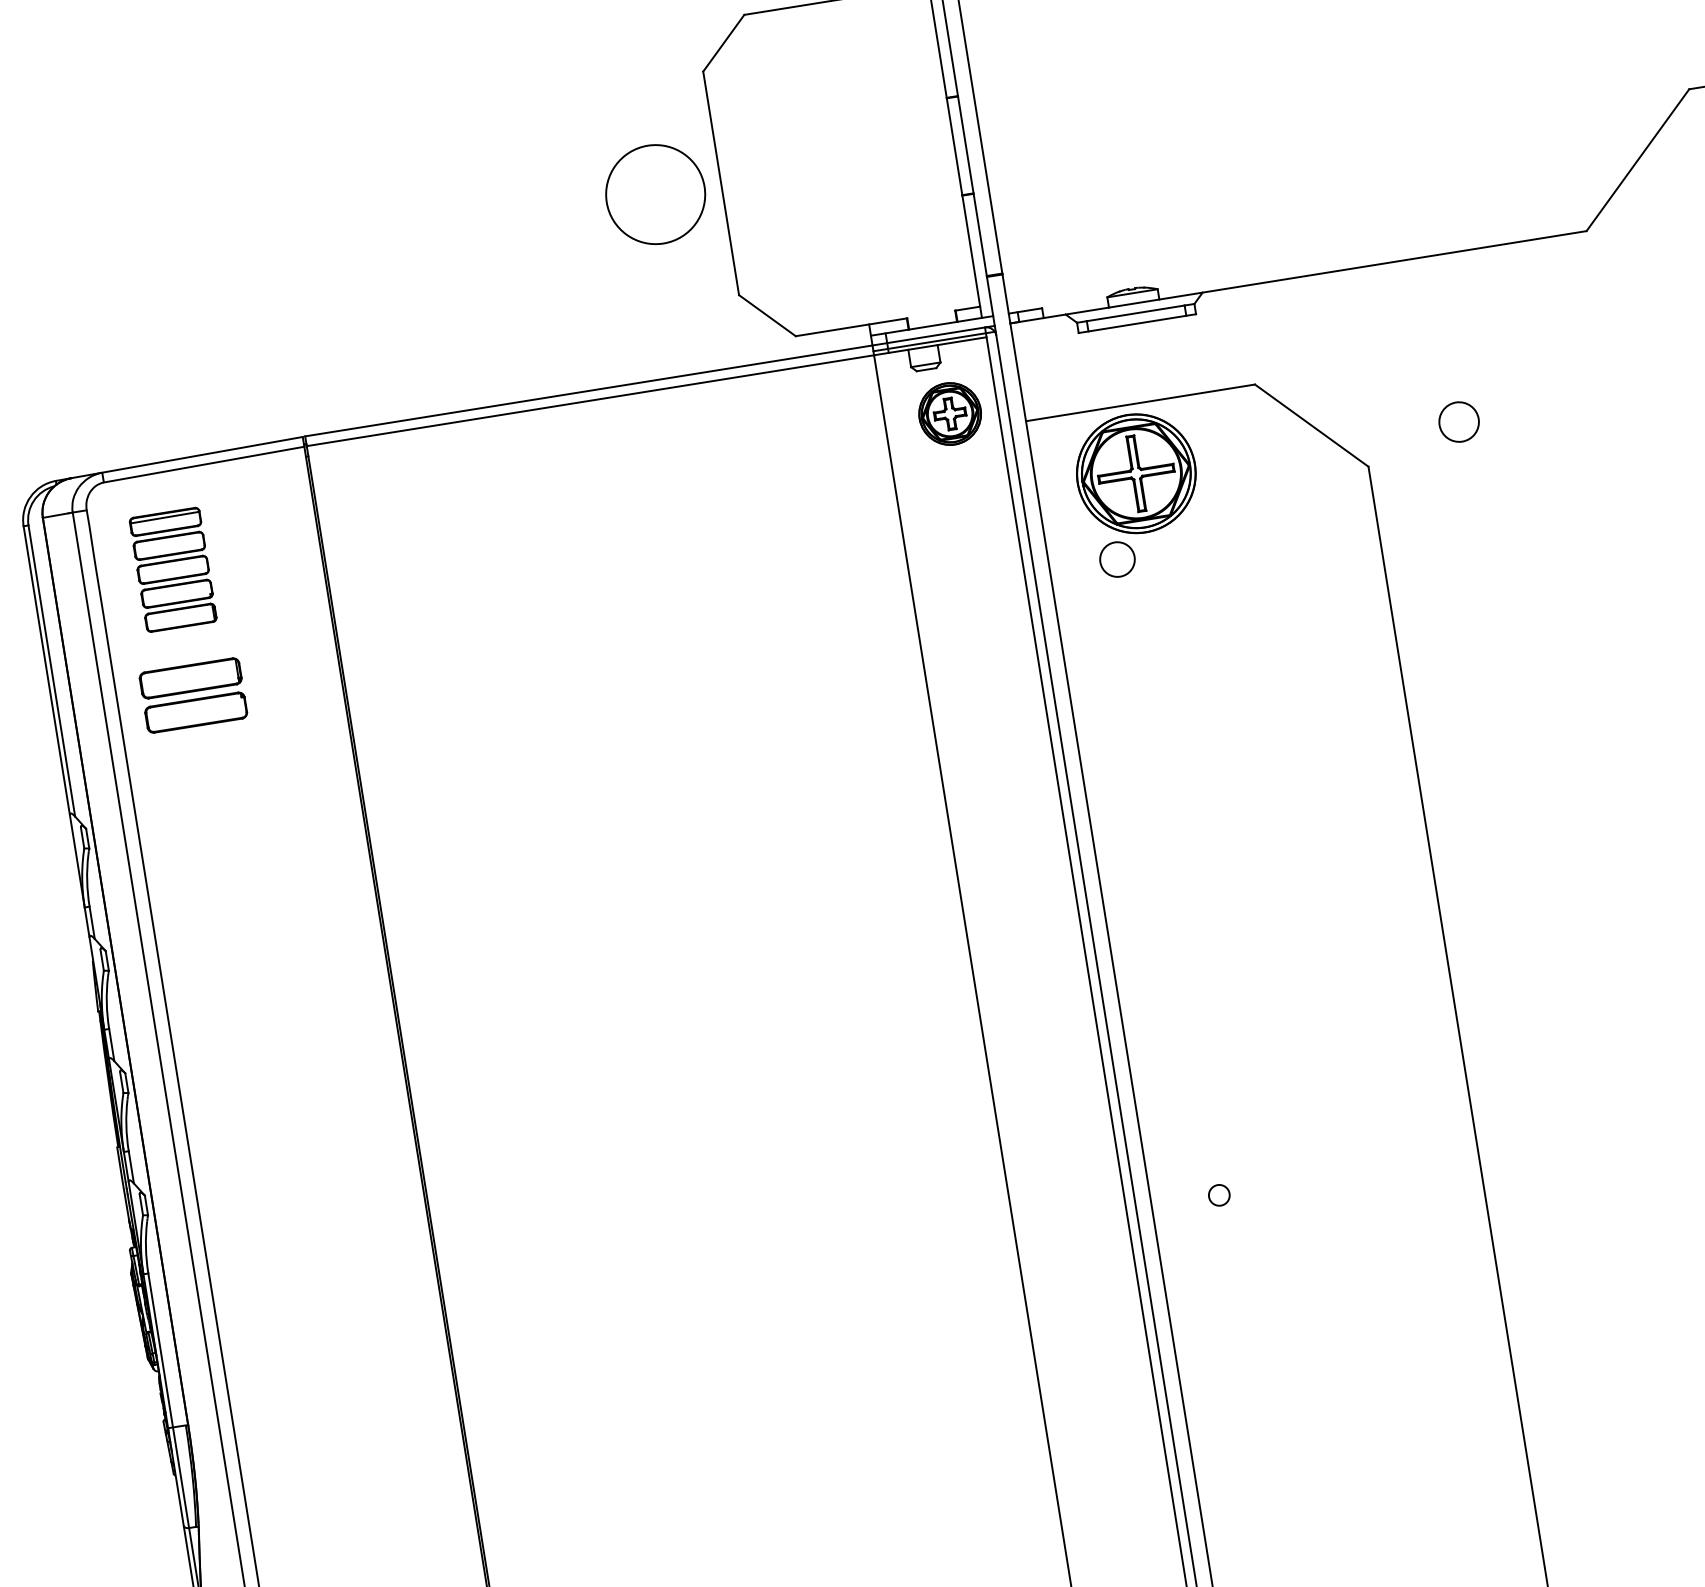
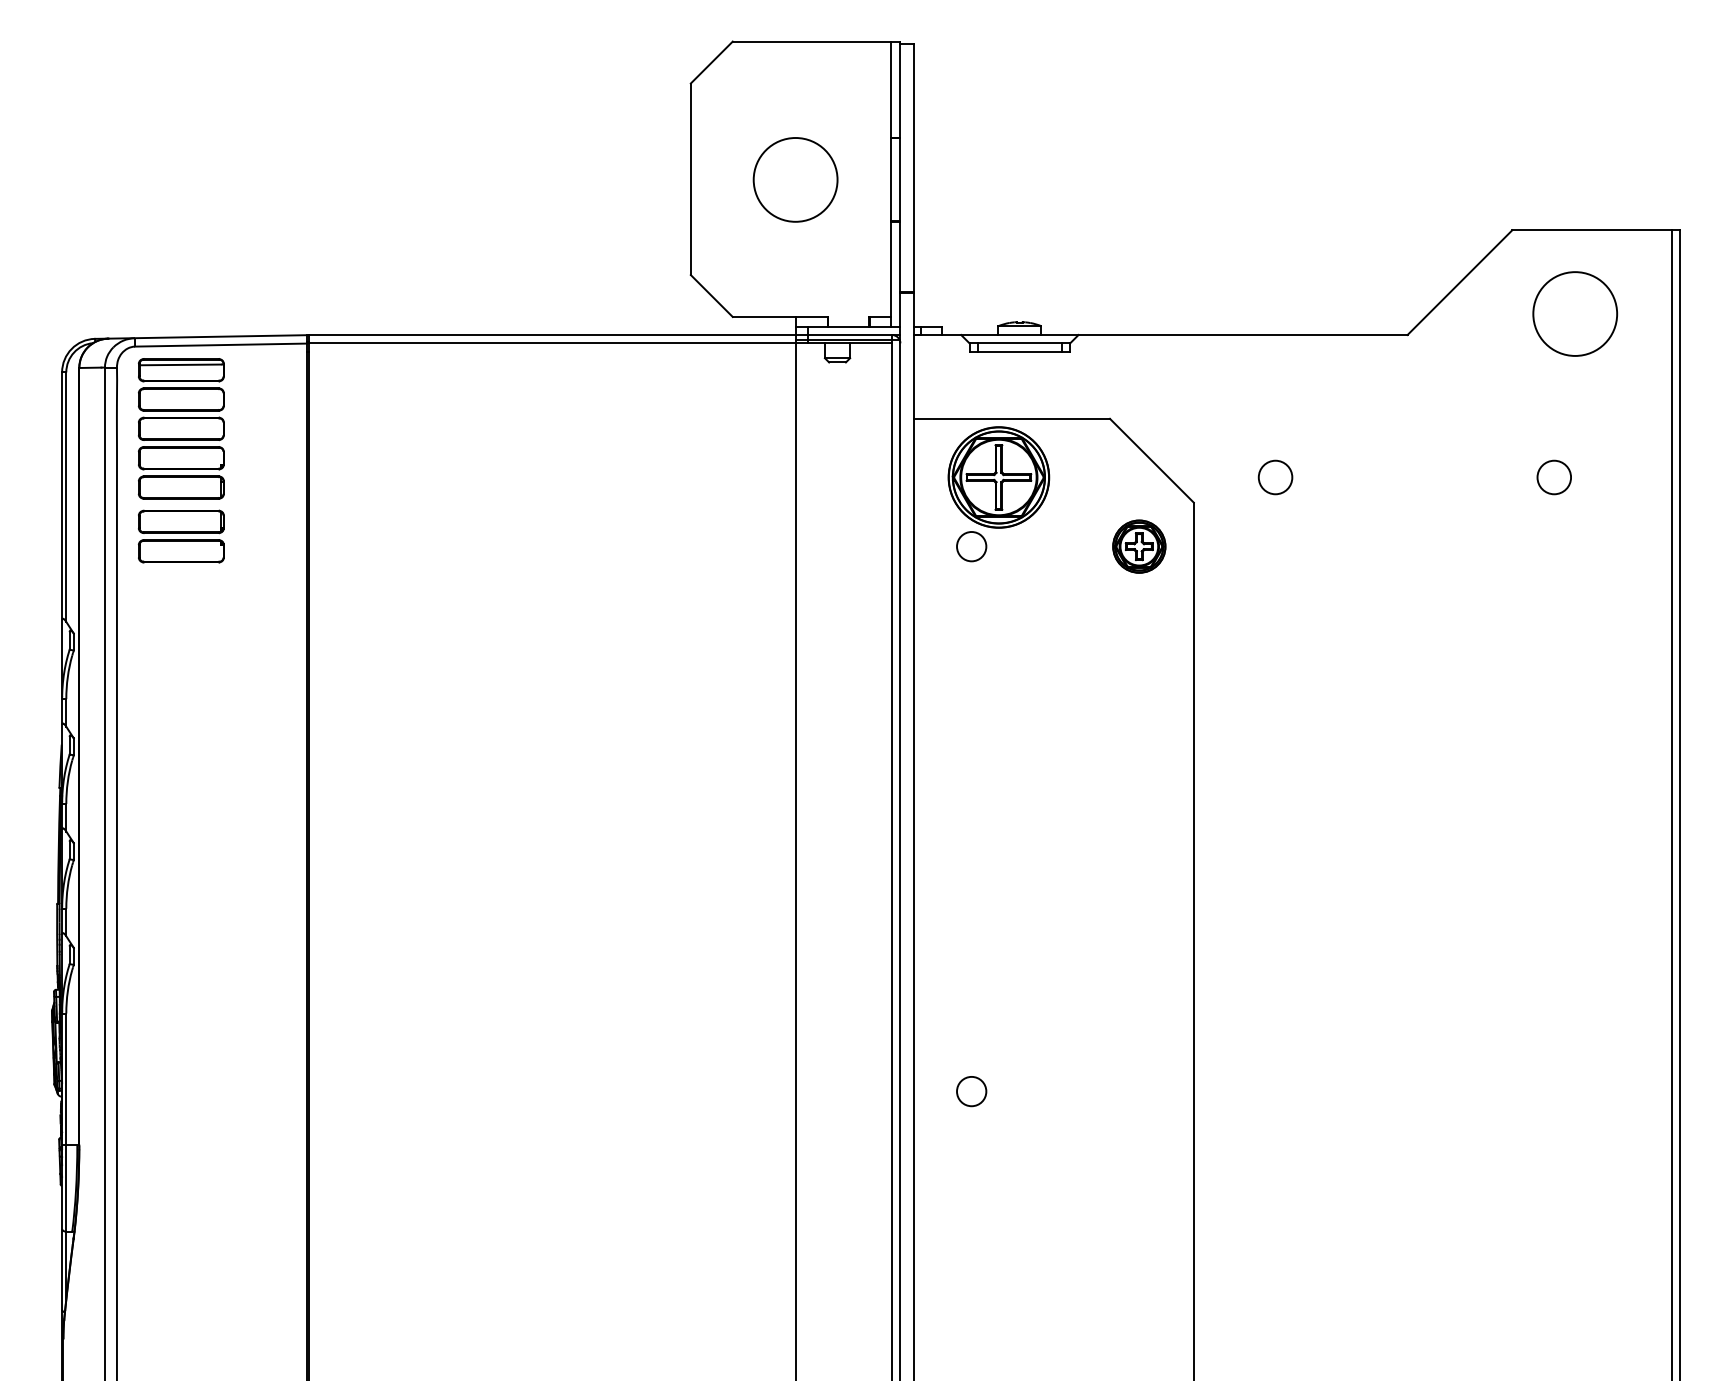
circle: (655, 194) -> (795, 179), moved
part: (950, 413) -> (1139, 546), moved
part: (172, 569) -> (180, 428), size x1.43
circle: (1219, 1195) -> (971, 1091), size x1.67

